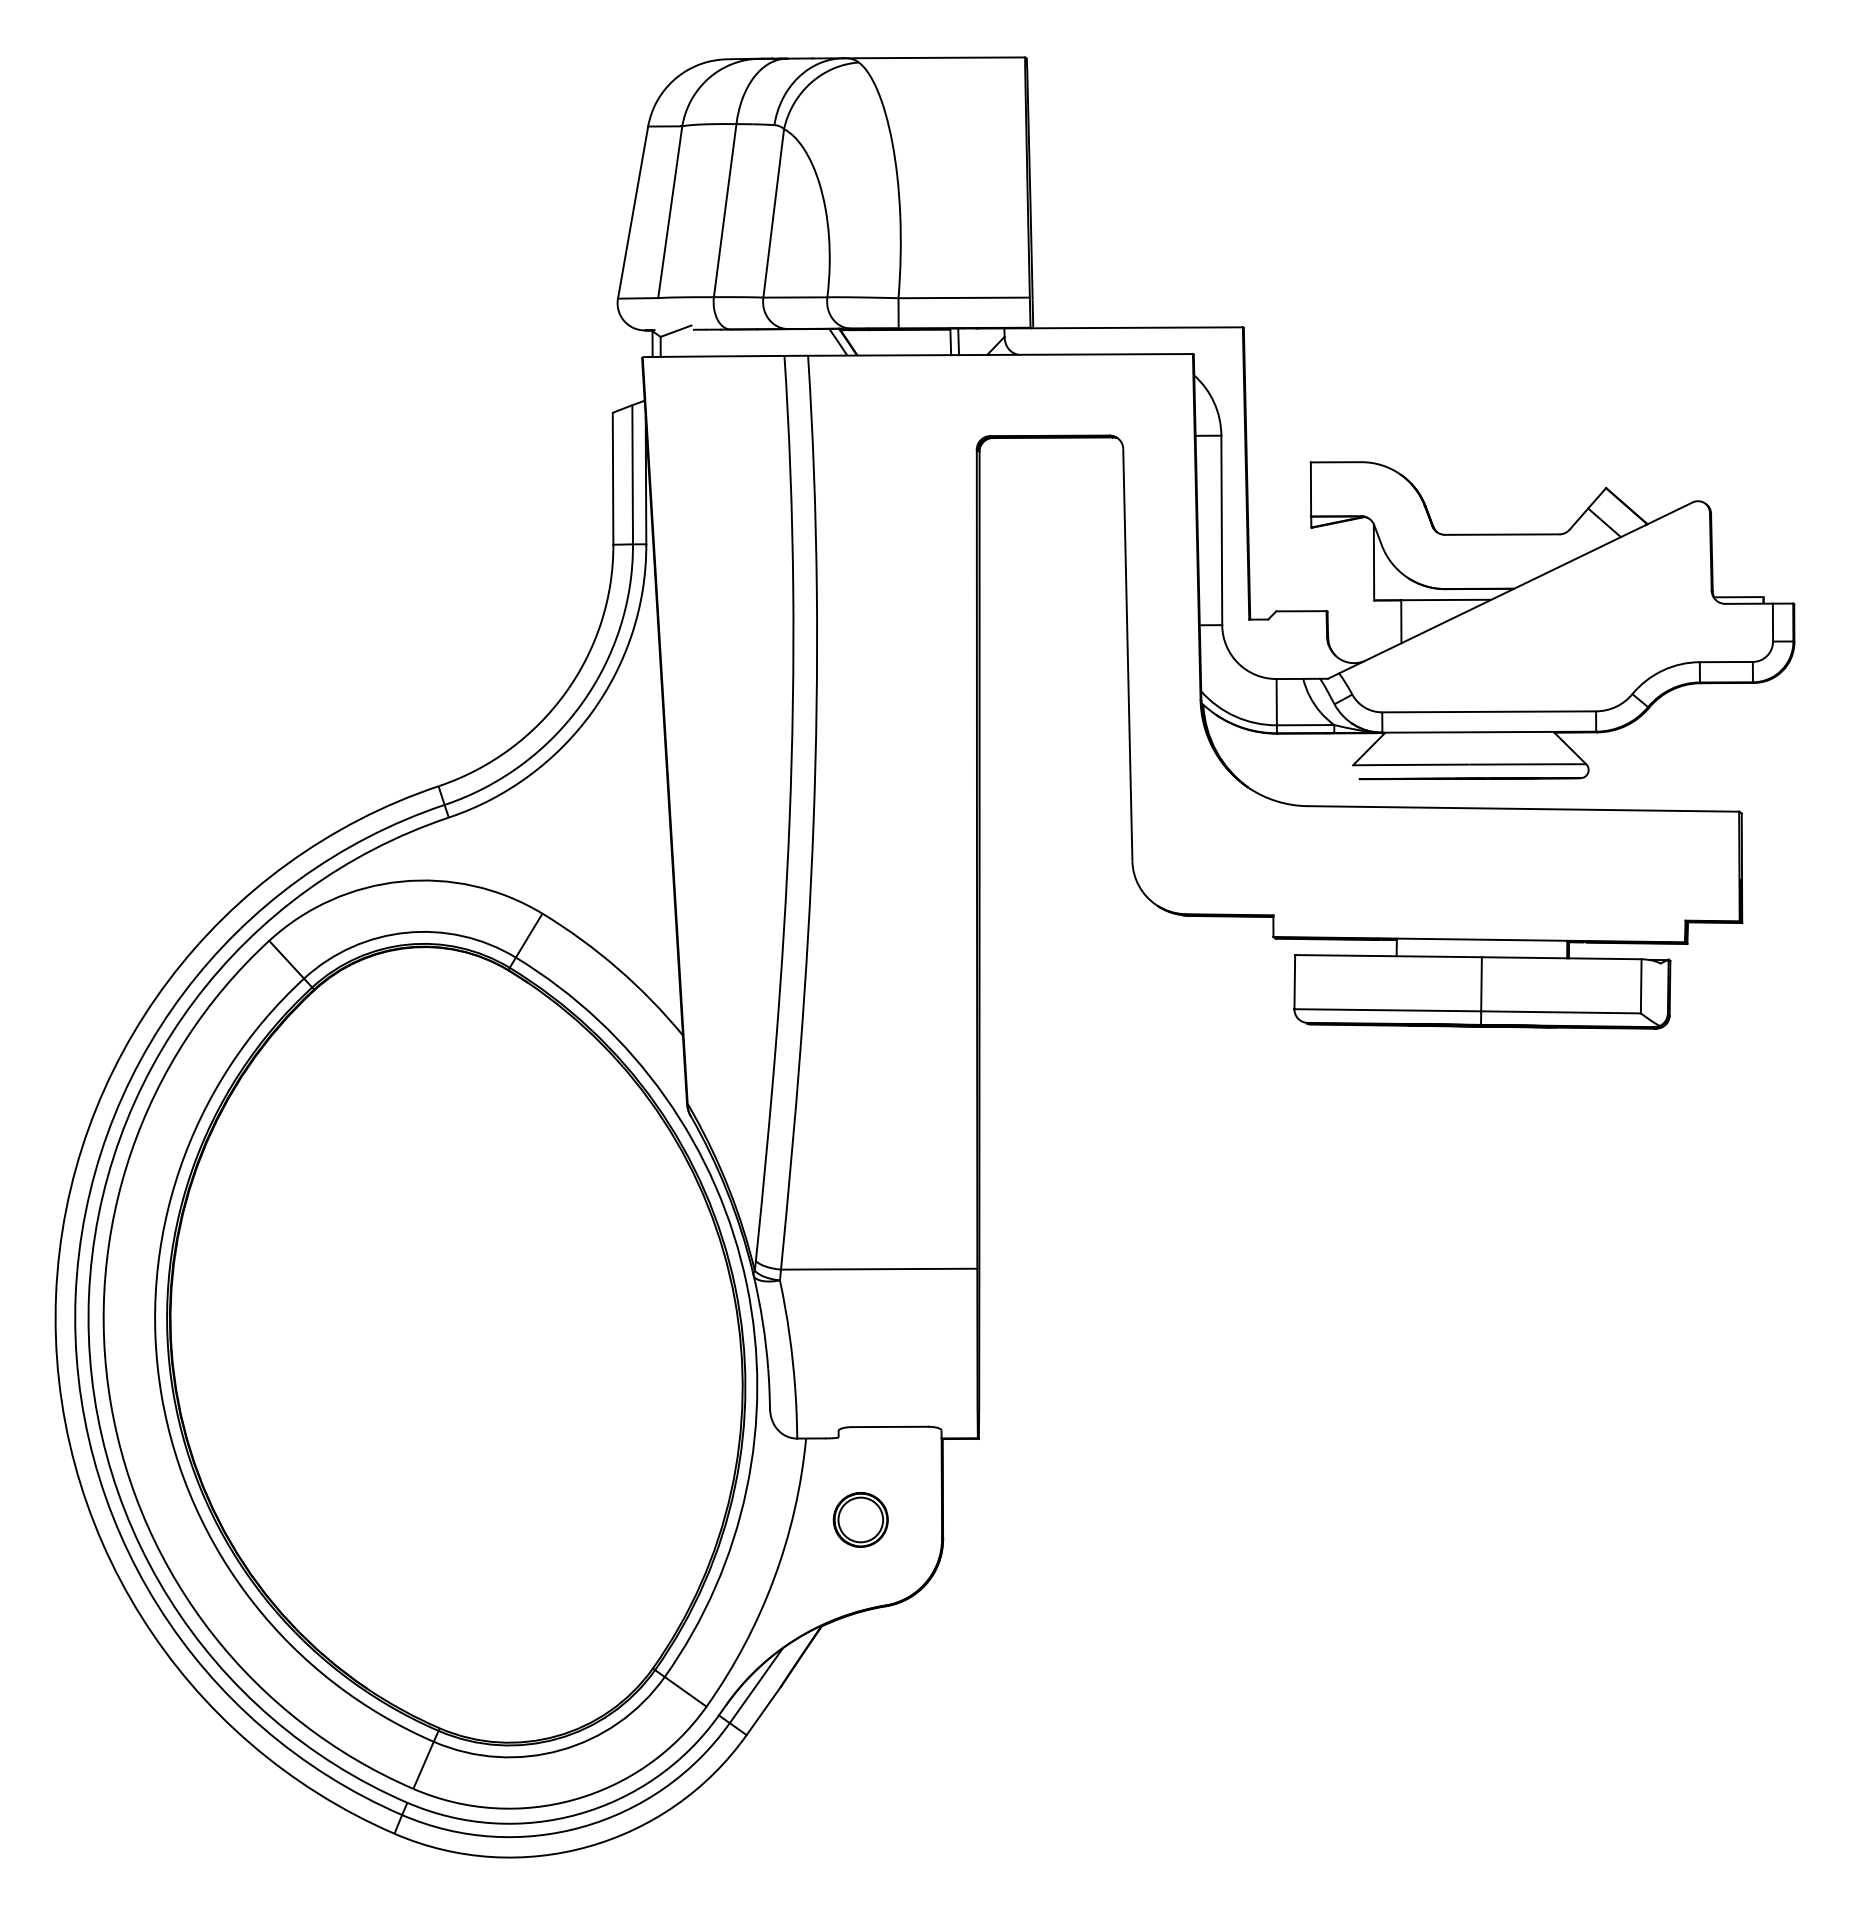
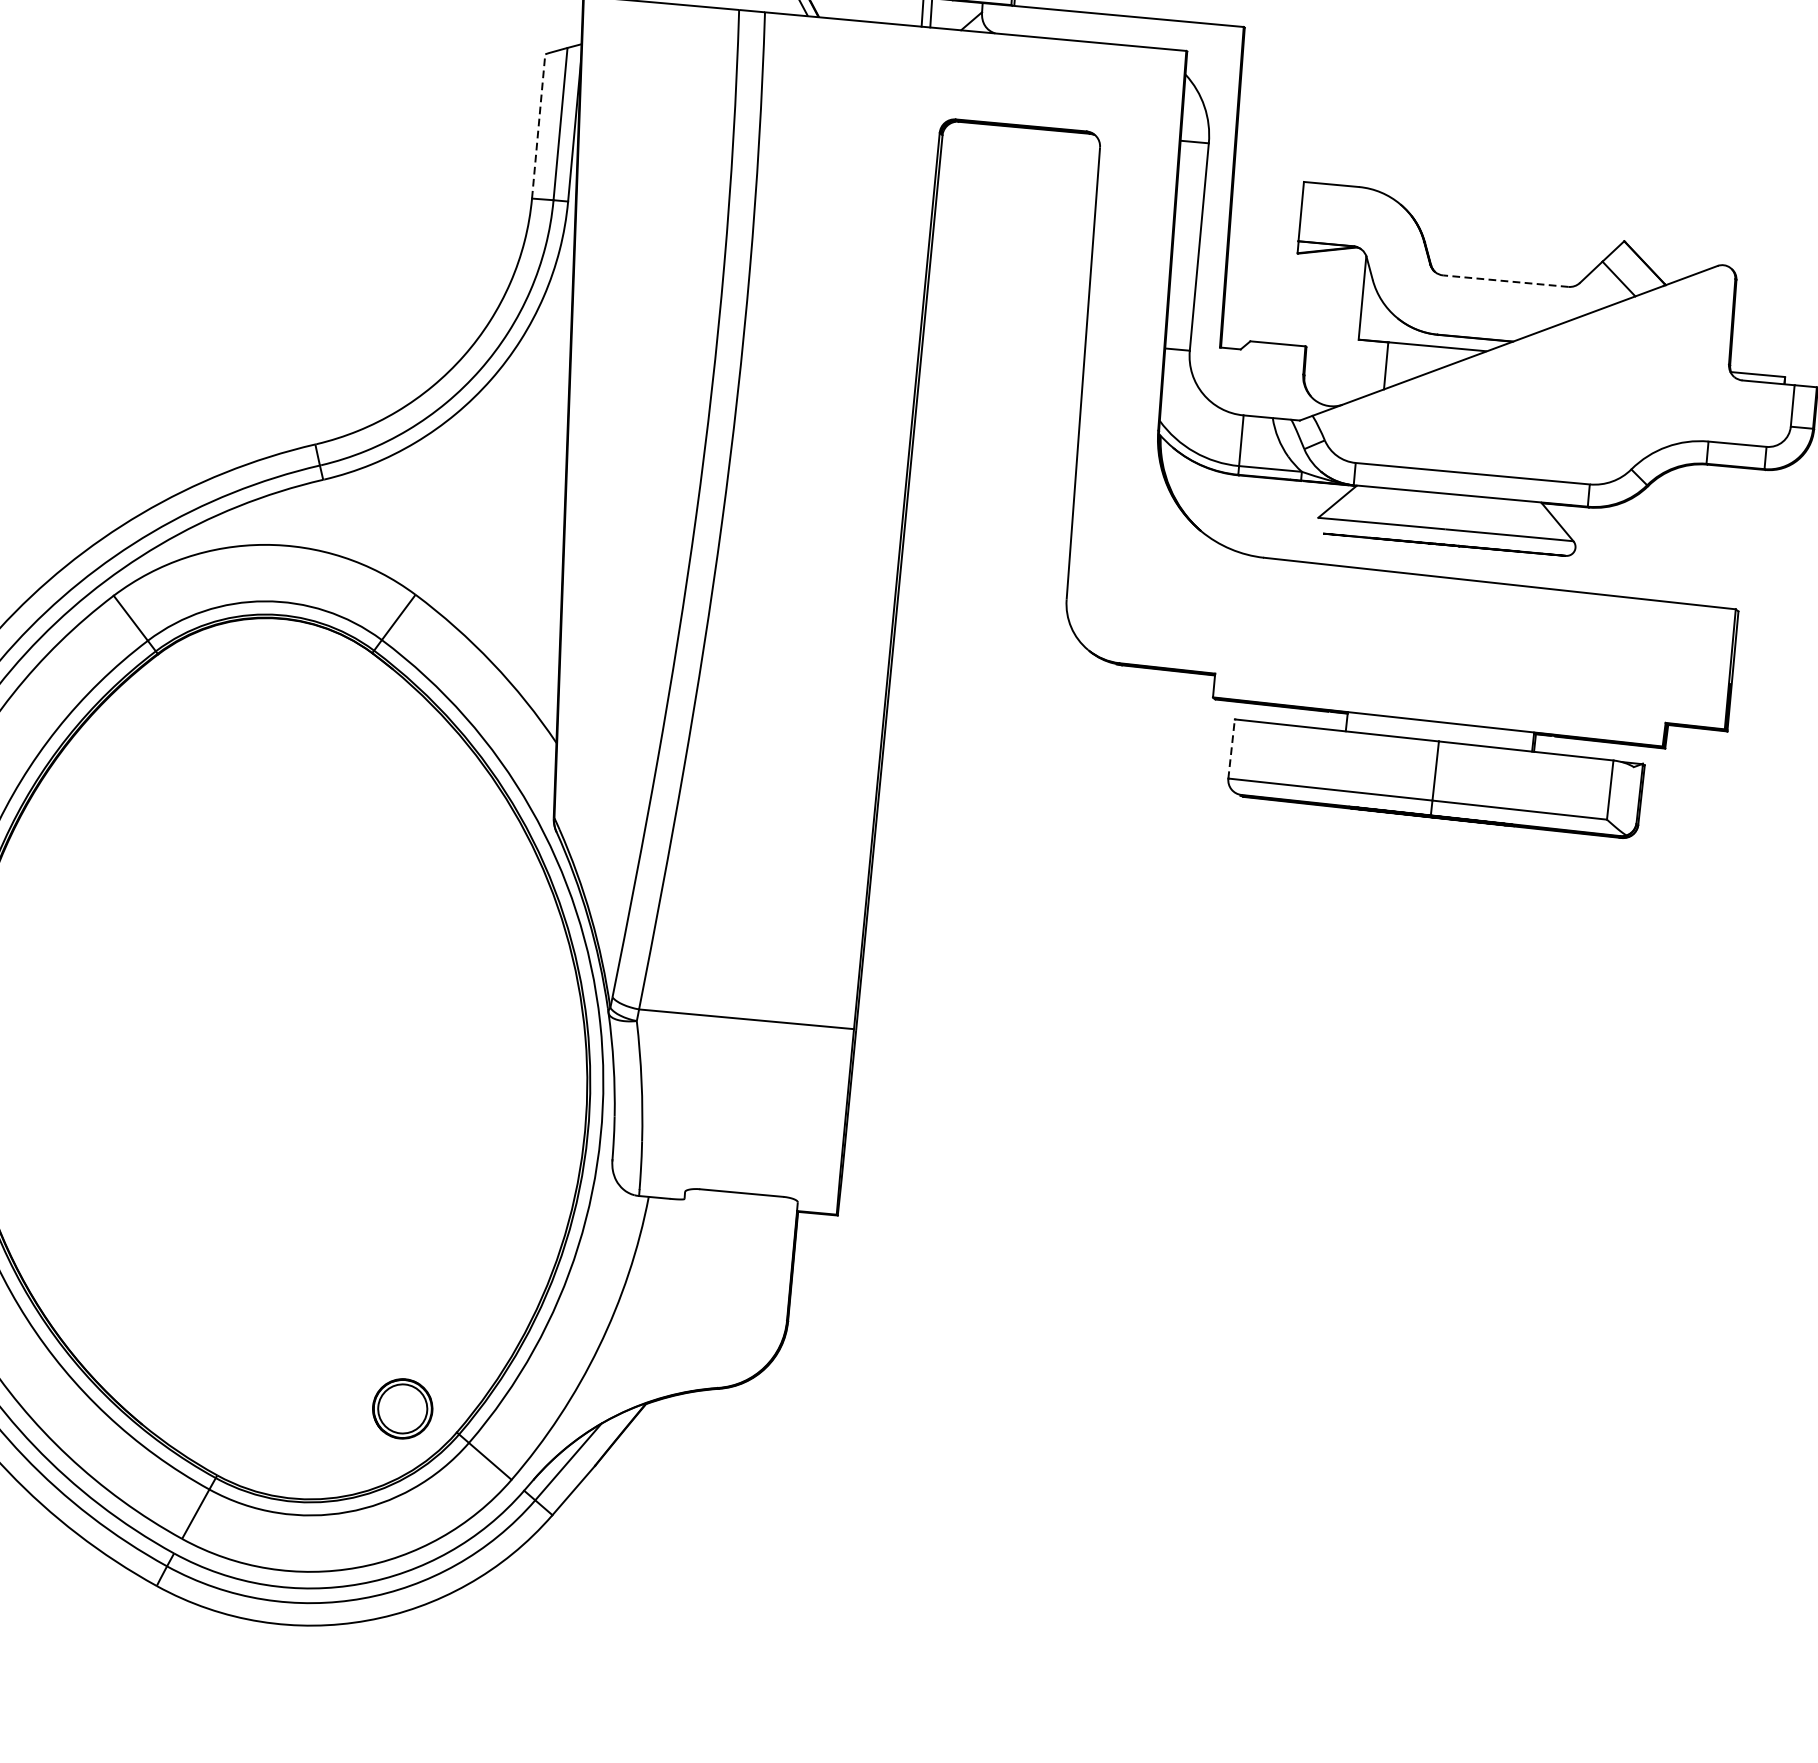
line: (613, 478) -> (539, 126), solid -> dashed
line: (1501, 534) -> (1504, 280), solid -> dashed
line: (1294, 981) -> (1231, 748), solid -> dashed
part: (860, 1519) -> (402, 1408), moved

